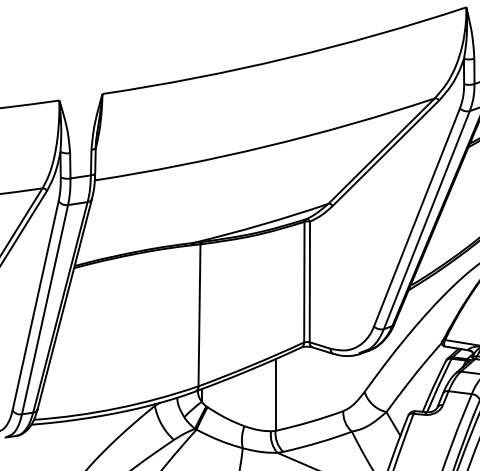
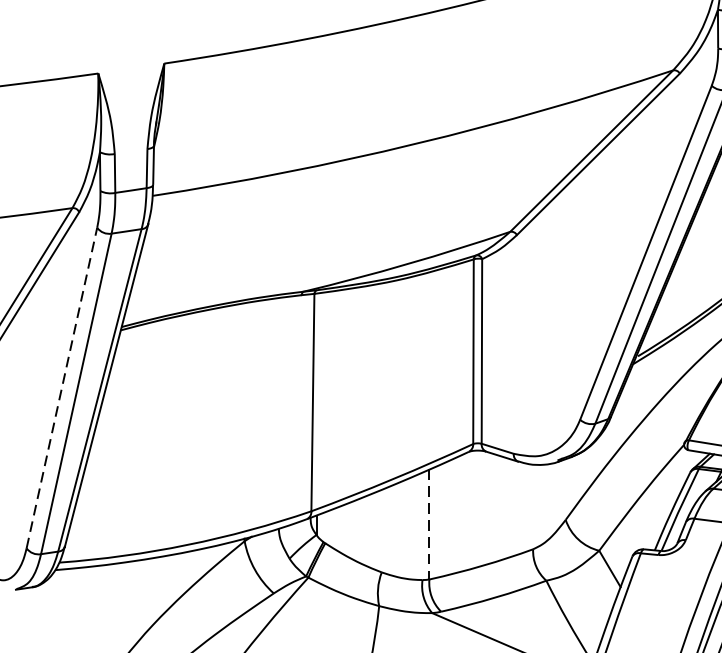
line: (35, 305) -> (61, 387), solid -> dashed
line: (275, 394) -> (429, 523), solid -> dashed

